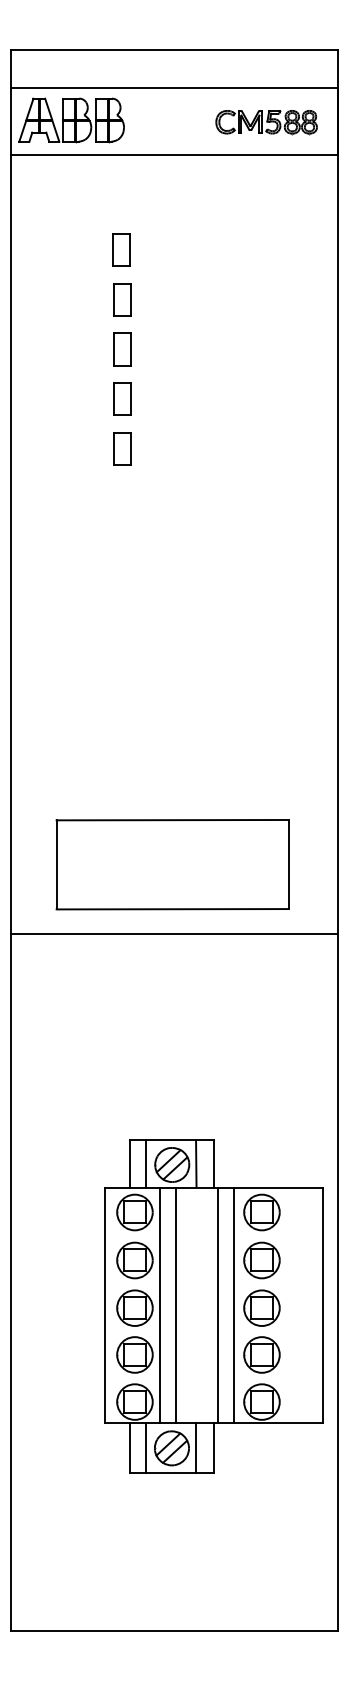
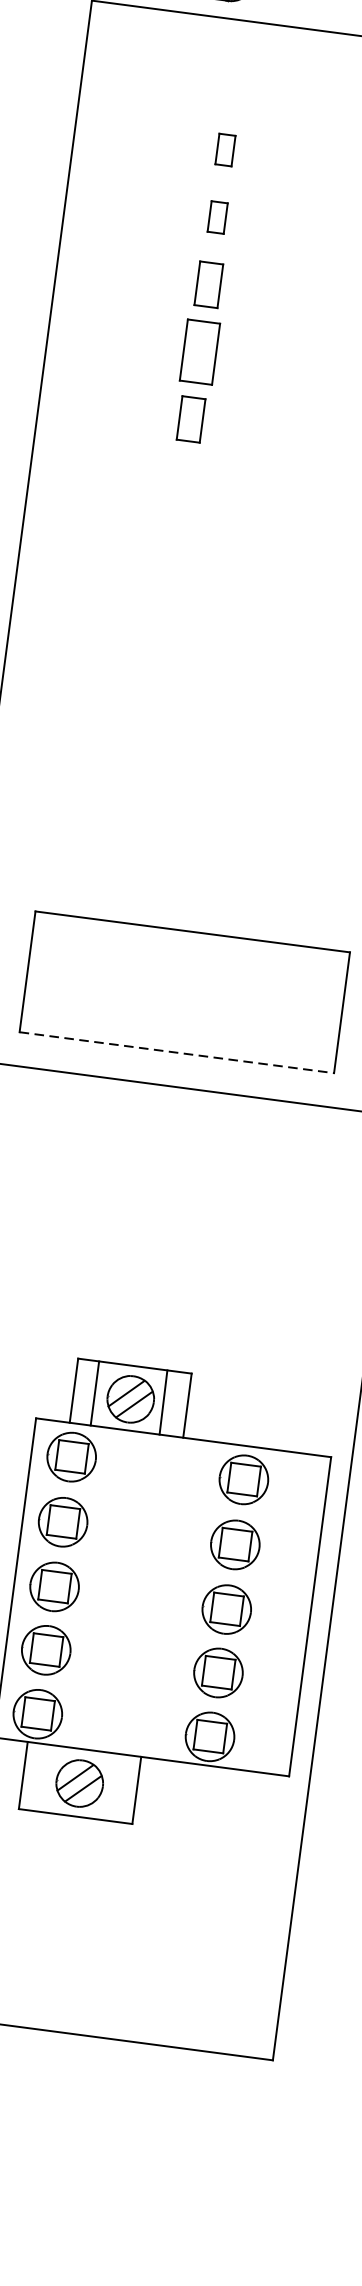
part: (121, 249) -> (225, 149), size x0.7
part: (122, 299) -> (217, 216), size x0.7
part: (122, 398) -> (200, 351), size x1.4
line: (172, 909) -> (176, 1053), solid -> dashed
line: (160, 1304) -> (89, 1586), removed
line: (175, 1304) -> (110, 1589), removed
line: (217, 1304) -> (167, 1596), removed
line: (233, 1304) -> (188, 1599), removed
line: (145, 1447) -> (44, 1777), removed
line: (196, 1447) -> (113, 1786), removed

